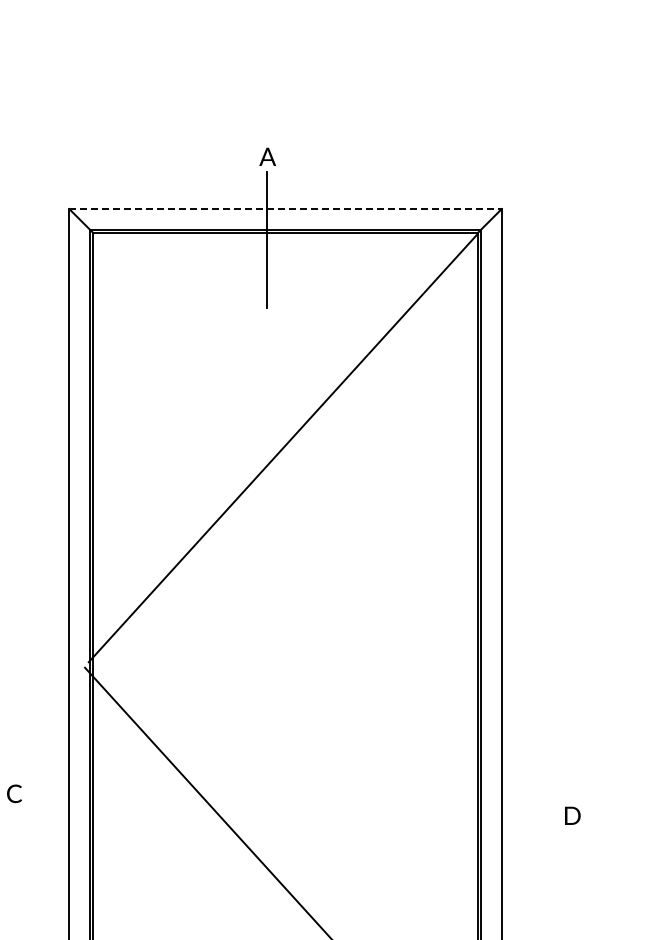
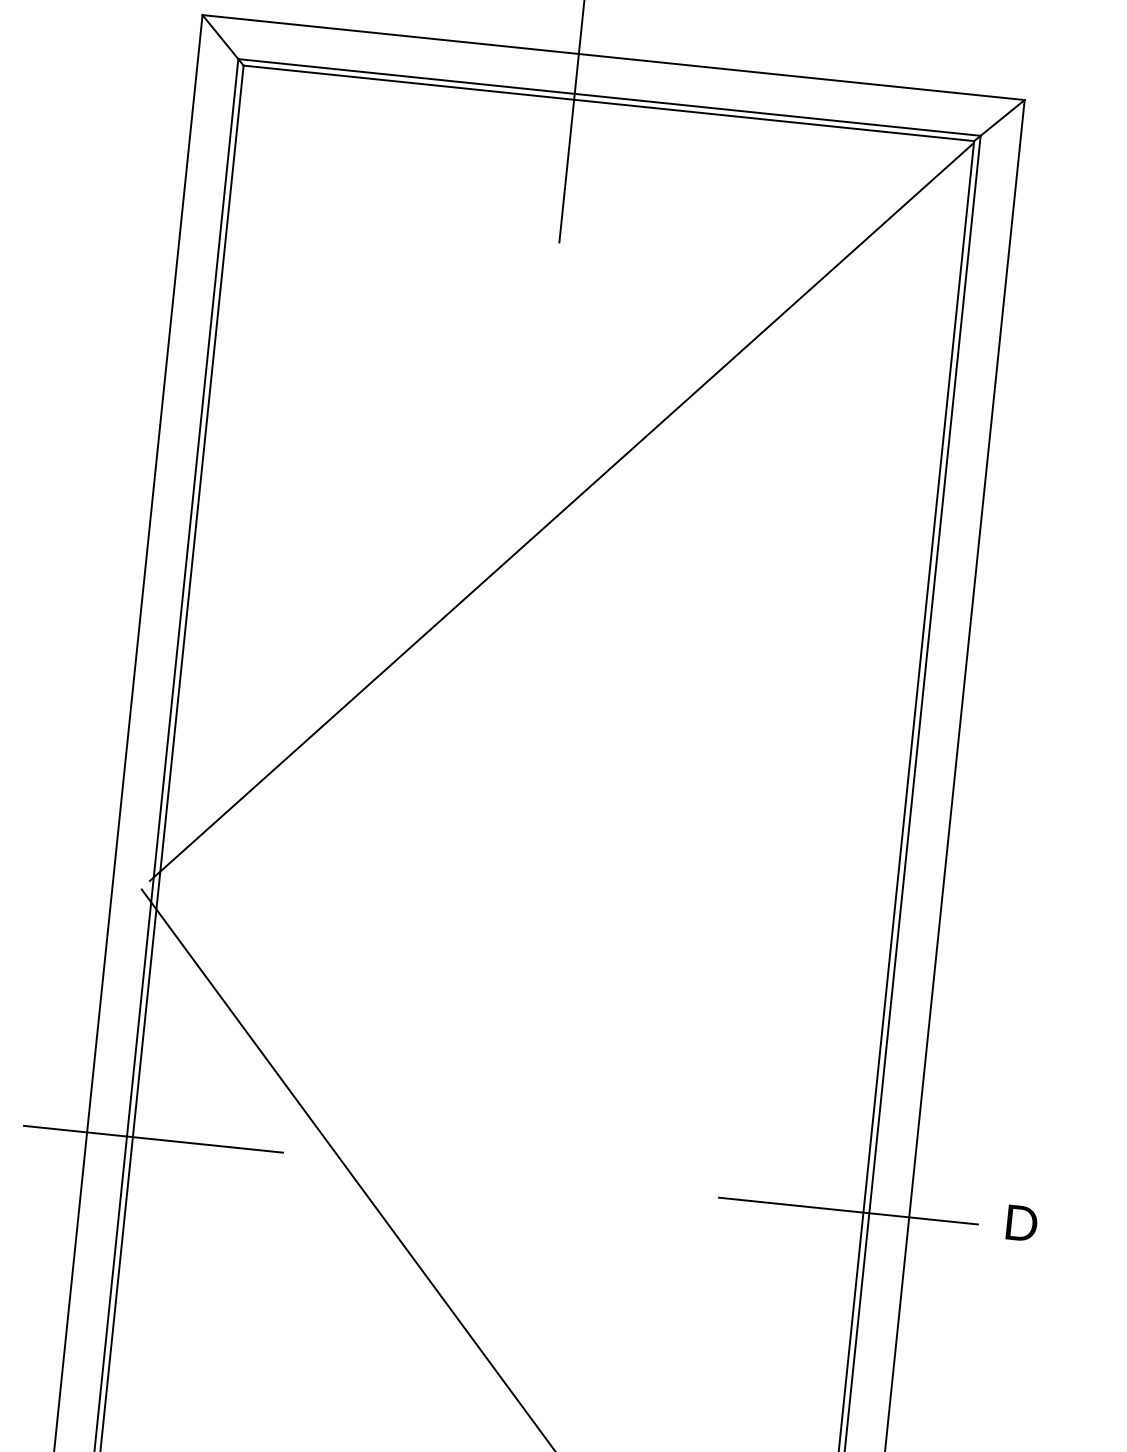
line: (286, 209) -> (615, 58), dashed -> solid
line: (104, 796) -> (154, 1138), added
line: (469, 796) -> (847, 1210), added
text: (572, 815) -> (1021, 1222), moved

